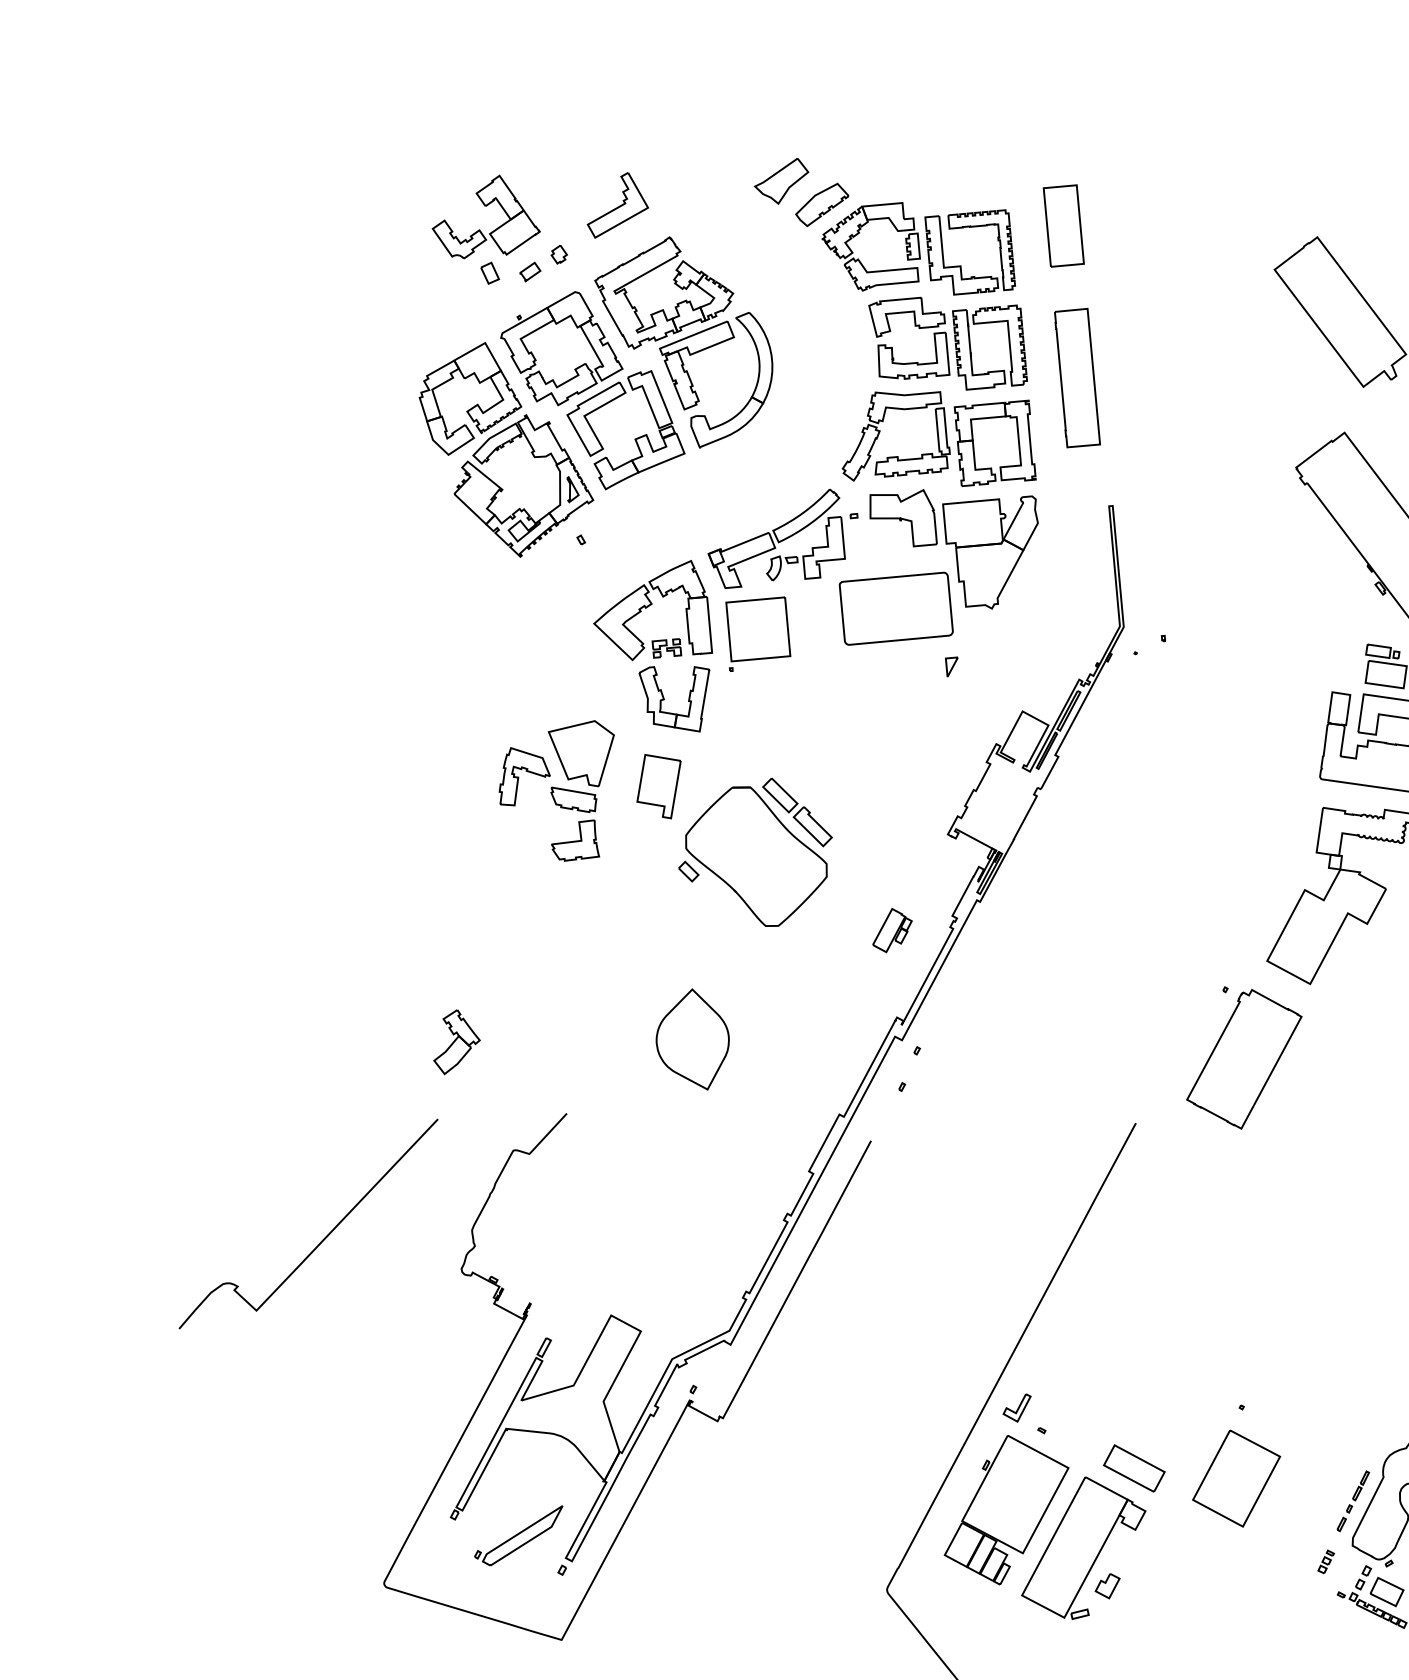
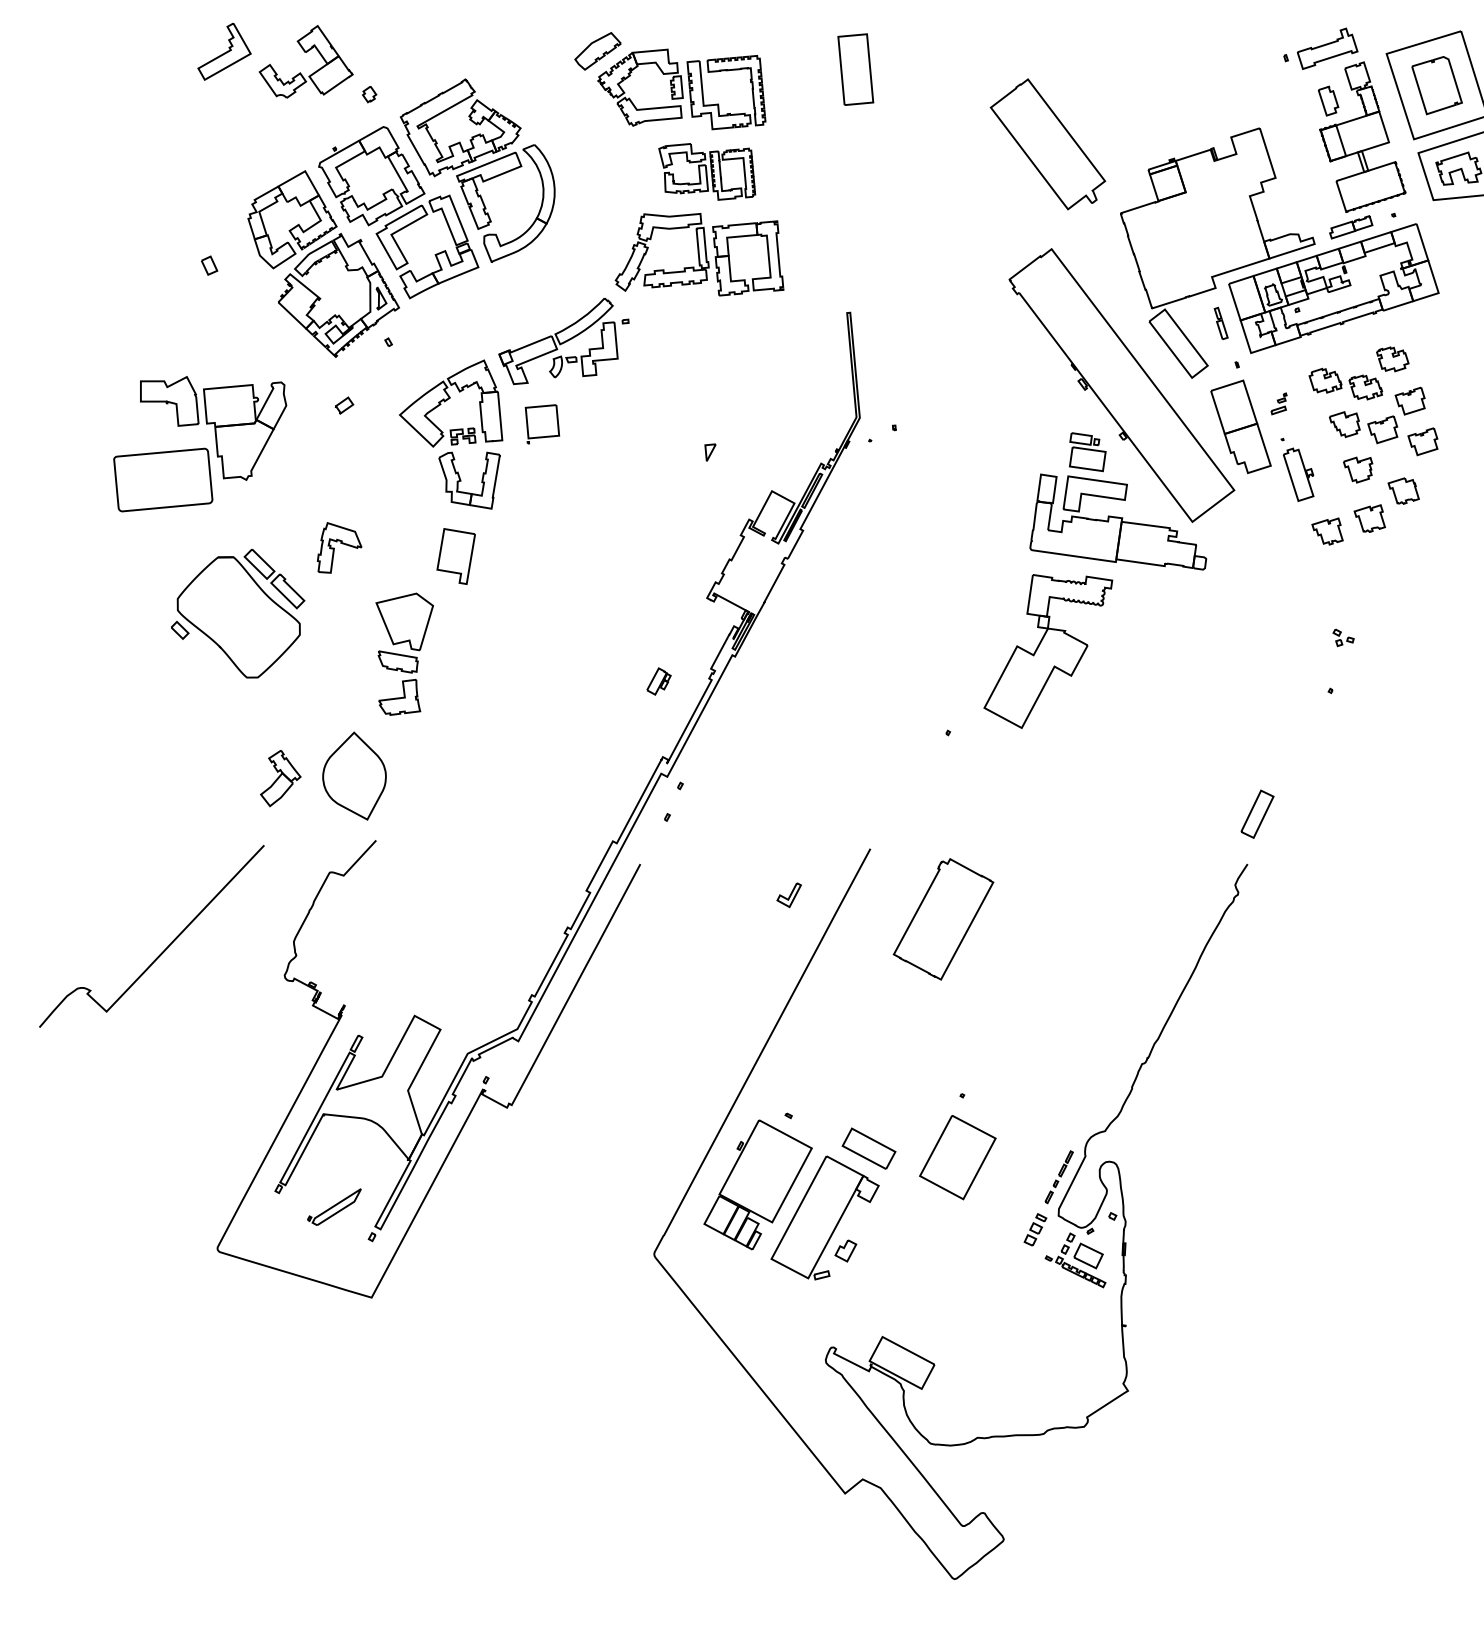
part: (781, 180) -> (562, 30), removed
part: (617, 205) -> (224, 51), moved
part: (1063, 225) -> (855, 69), moved
part: (530, 271) -> (344, 405), moved
part: (490, 273) -> (209, 265), moved
part: (947, 343) -> (706, 171), size x0.7
part: (1077, 377) -> (819, 201), removed
part: (939, 567) -> (200, 444), moved
part: (758, 634) -> (542, 424), size x0.6
part: (581, 790) -> (404, 653), moved
part: (756, 852) -> (238, 613), moved
part: (891, 930) -> (658, 681), size x0.7
part: (692, 1038) -> (354, 775), moved
part: (1244, 1059) -> (943, 919), moved
part: (1016, 1408) -> (788, 895), moved
part: (518, 1534) -> (334, 1206), size x0.7
part: (1326, 1561) -> (1035, 1229), size x1.6

